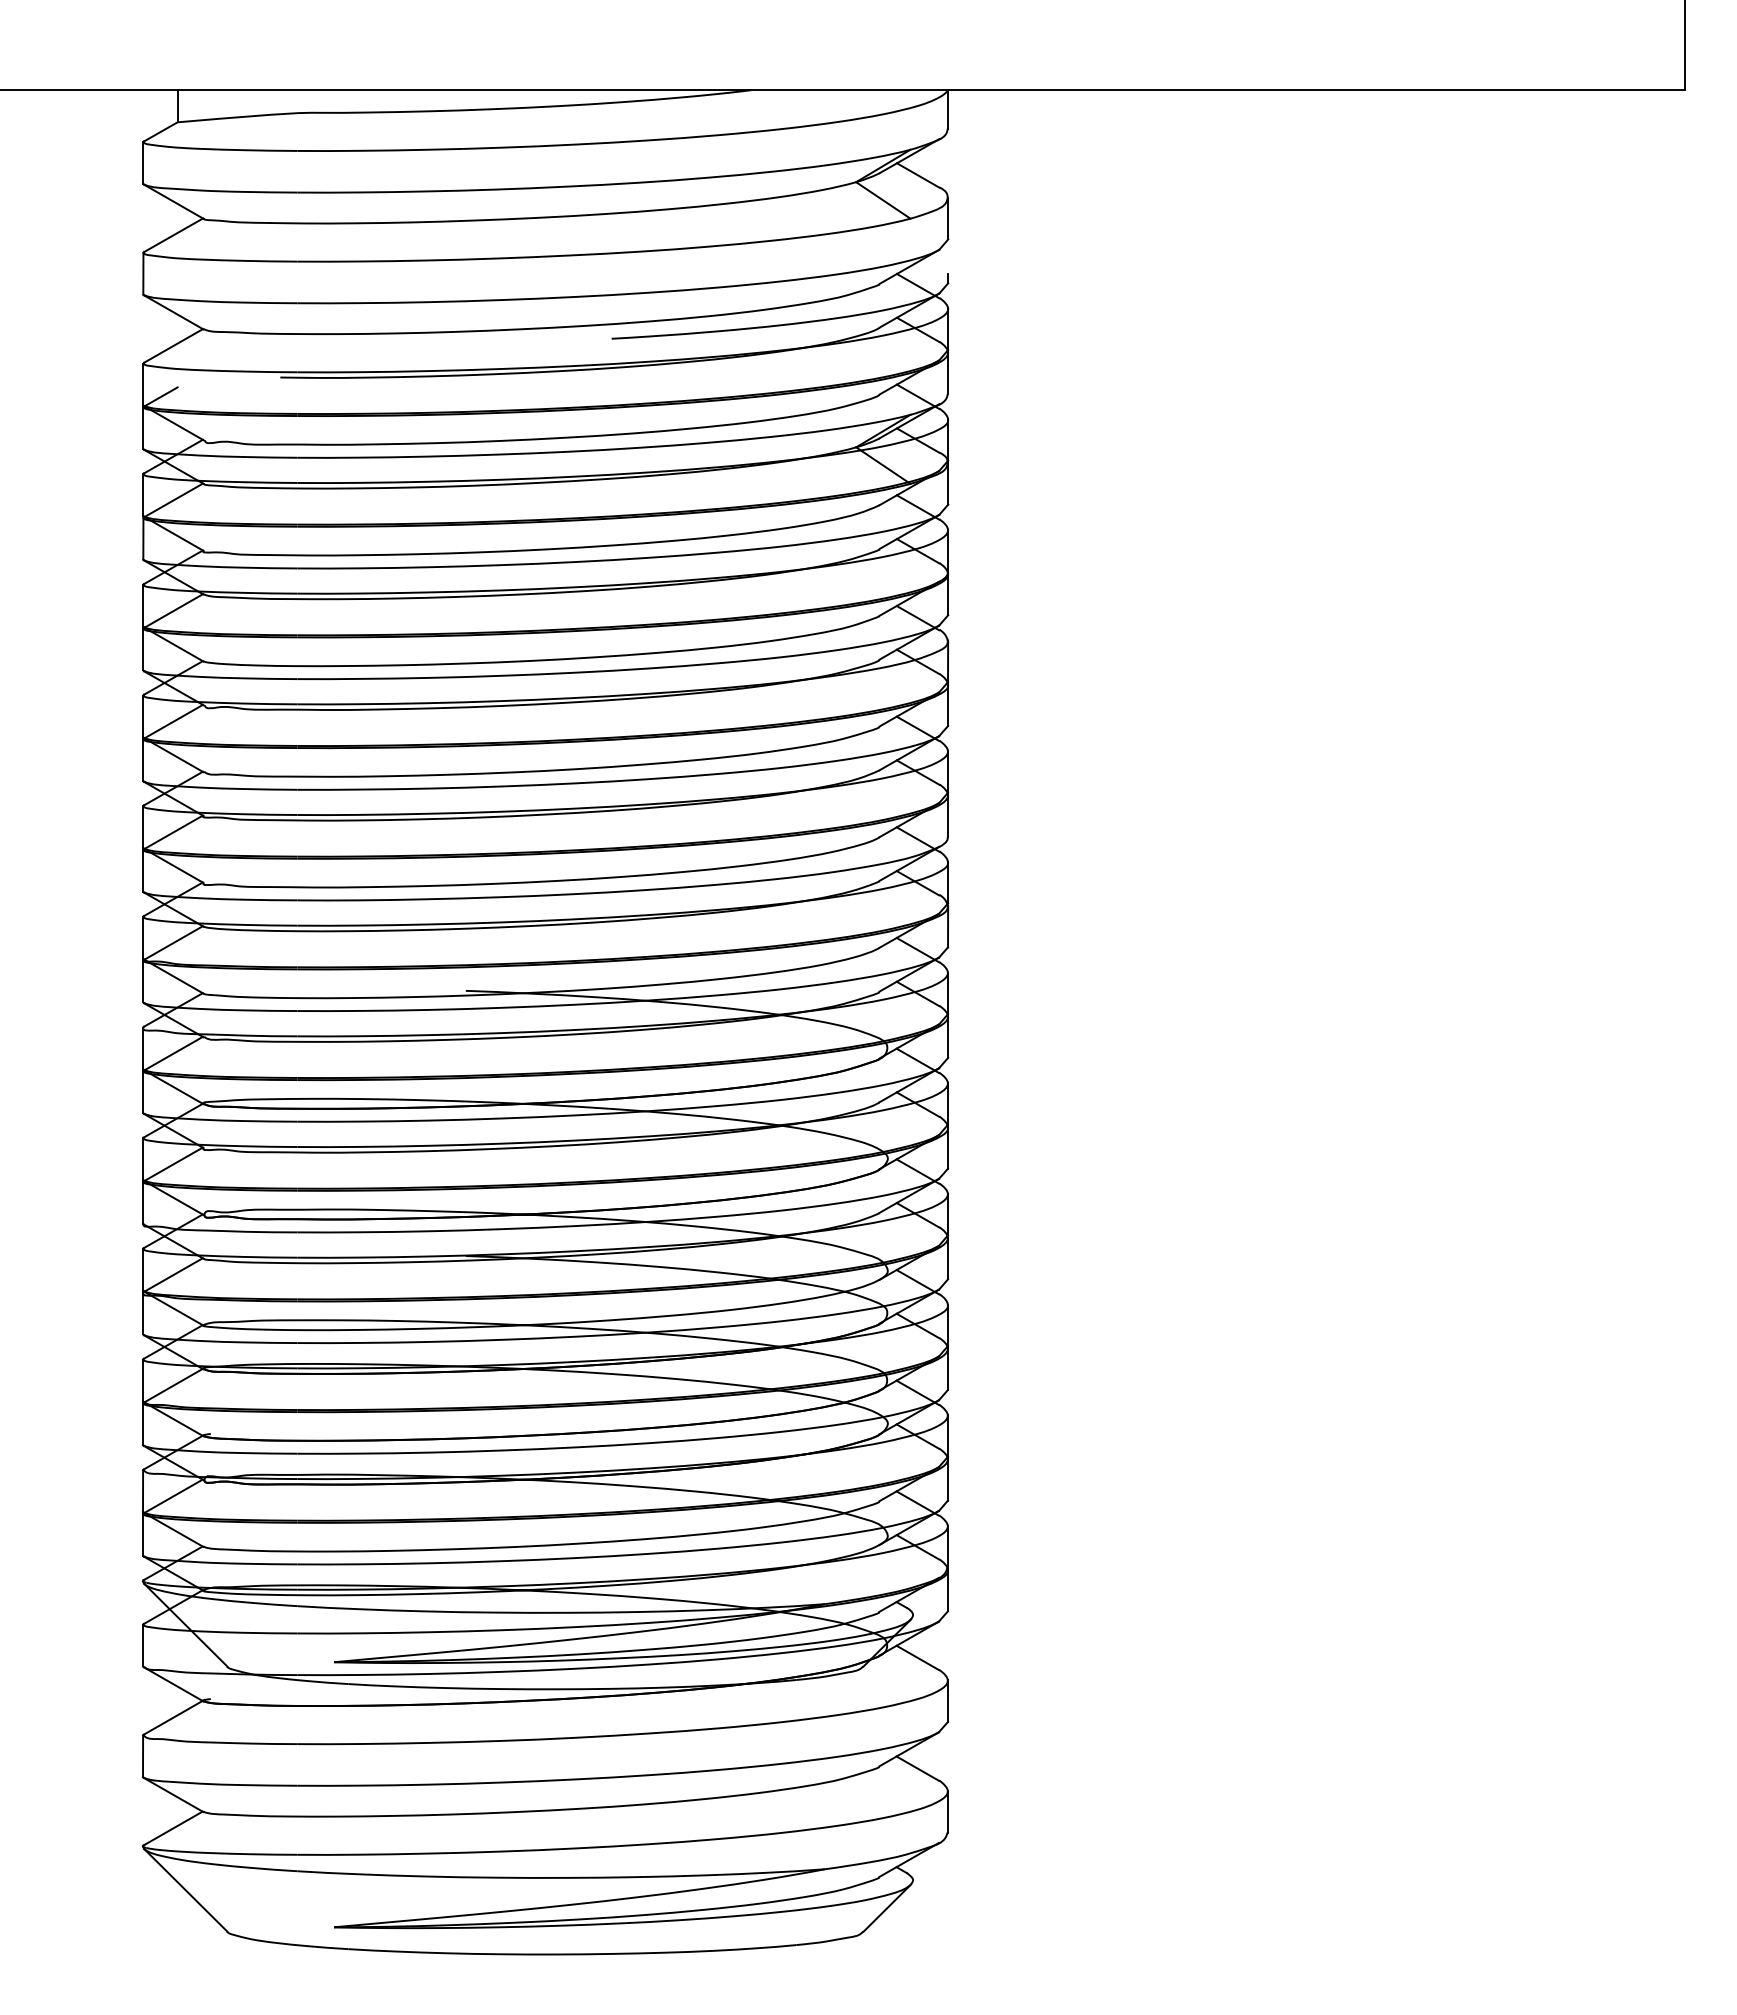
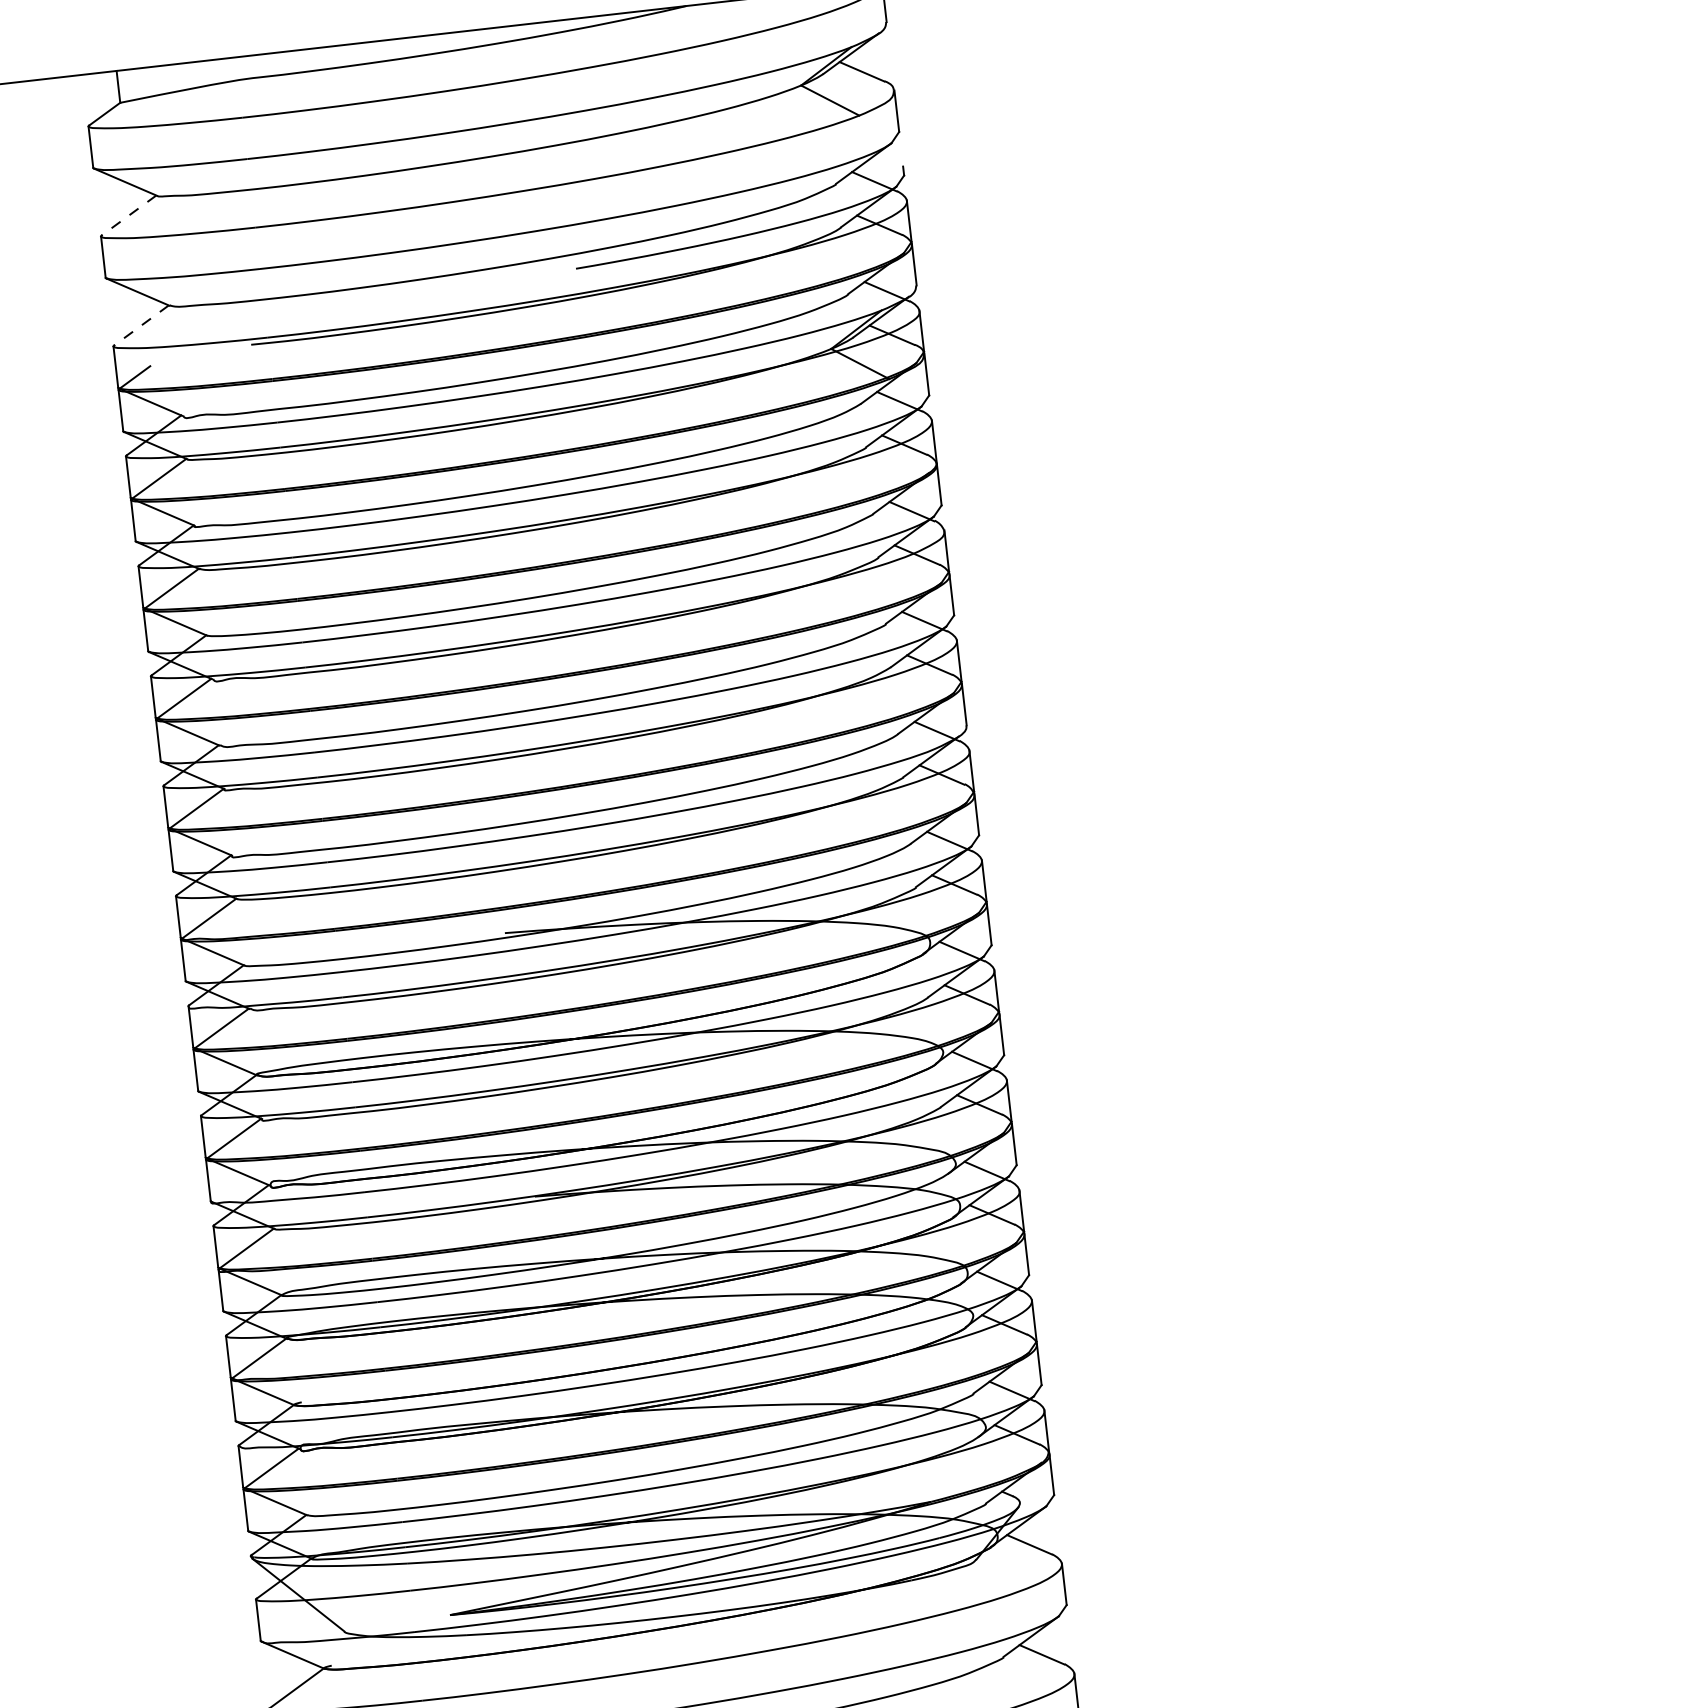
line: (173, 235) -> (128, 215), solid -> dashed
line: (173, 345) -> (141, 325), solid -> dashed

